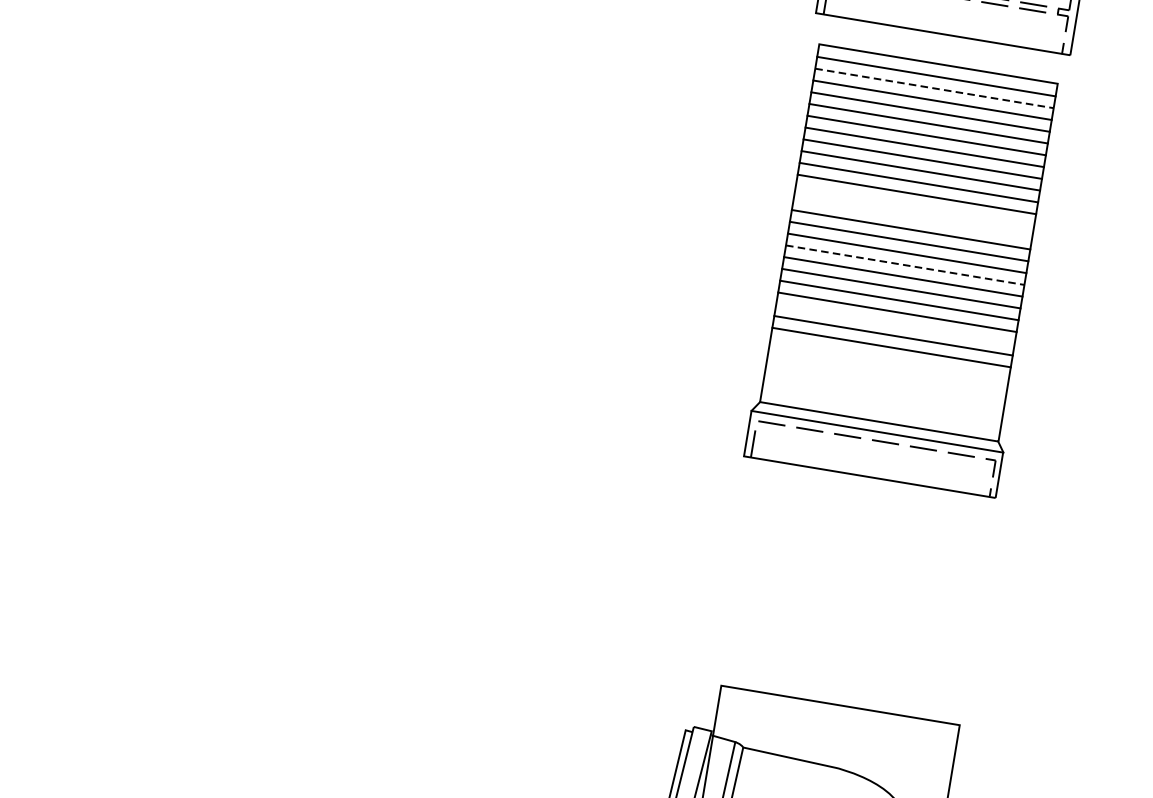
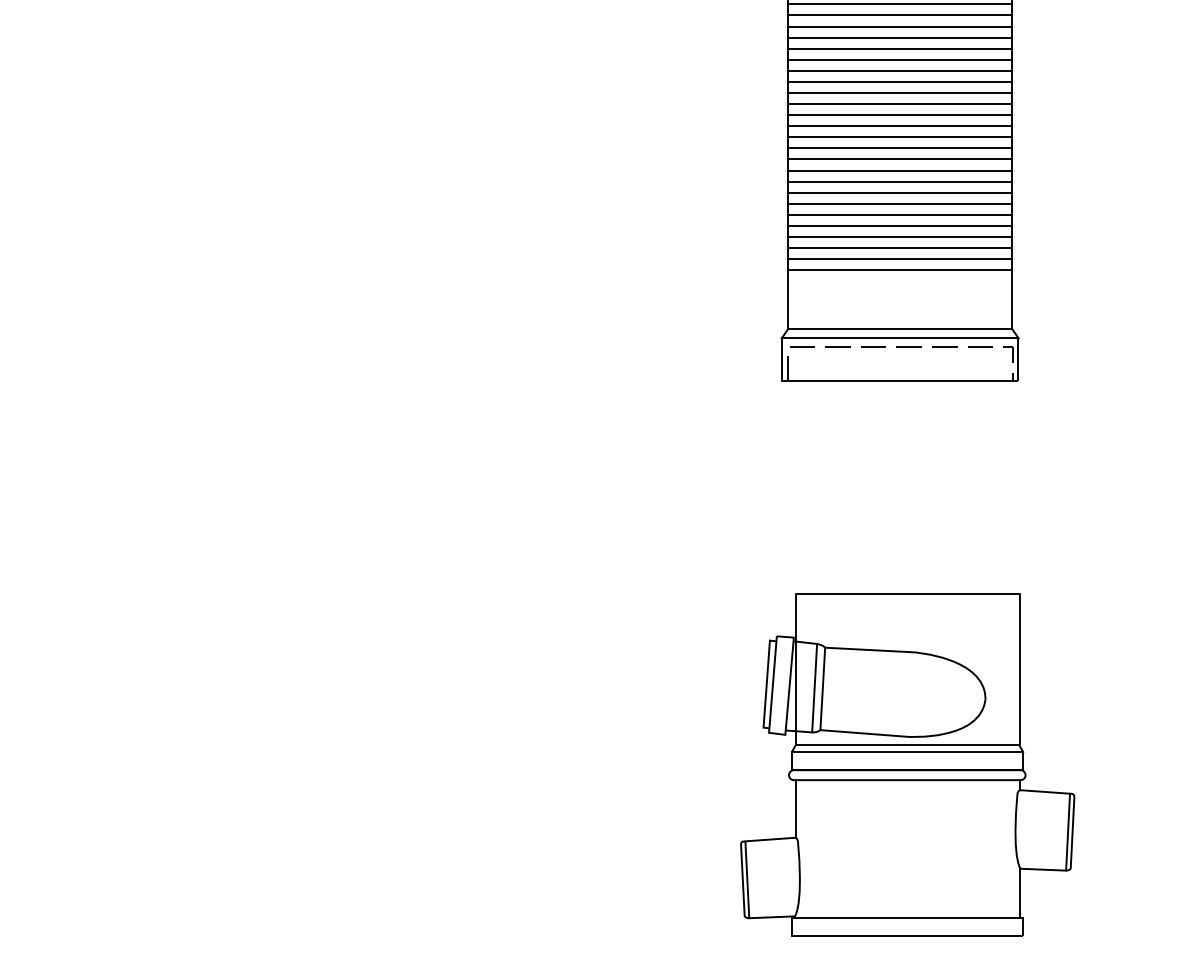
line: (934, 88) -> (900, 15), dashed -> solid
line: (915, 206) -> (900, 126), added
line: (913, 218) -> (900, 137), added
line: (905, 264) -> (900, 181), dashed -> solid
line: (895, 324) -> (900, 237), added
line: (889, 359) -> (900, 270), added

